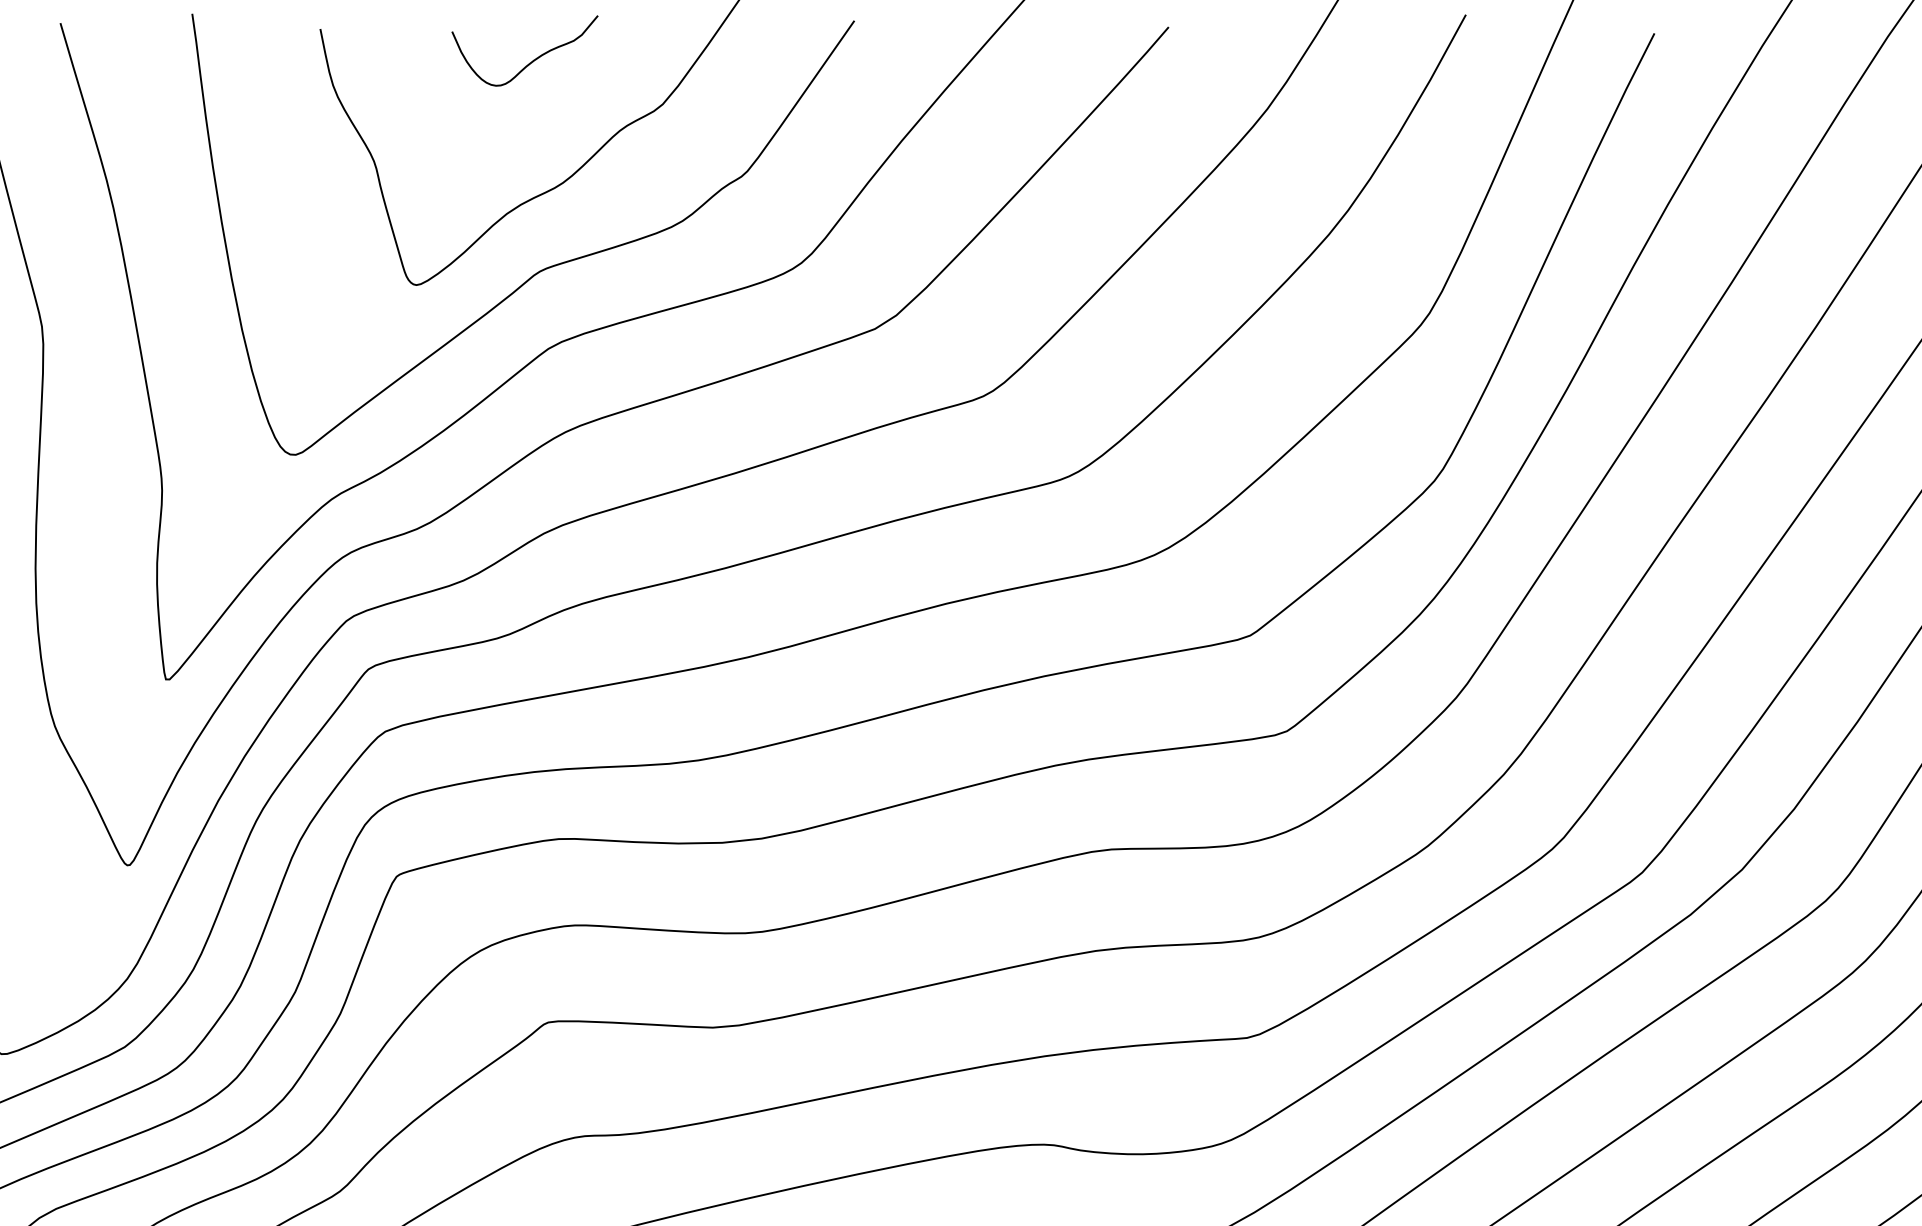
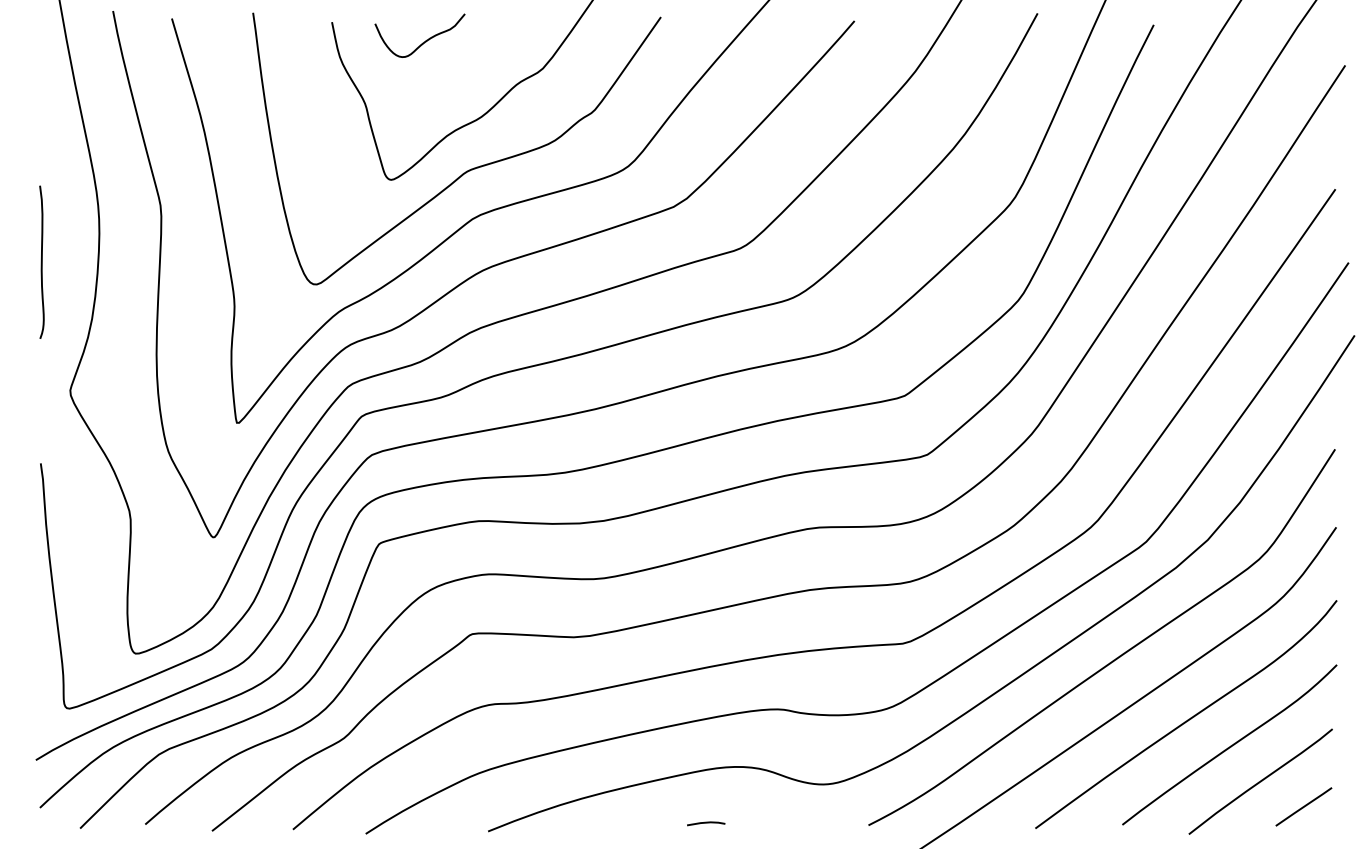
curve: (528, 62) -> (422, 42), moved

